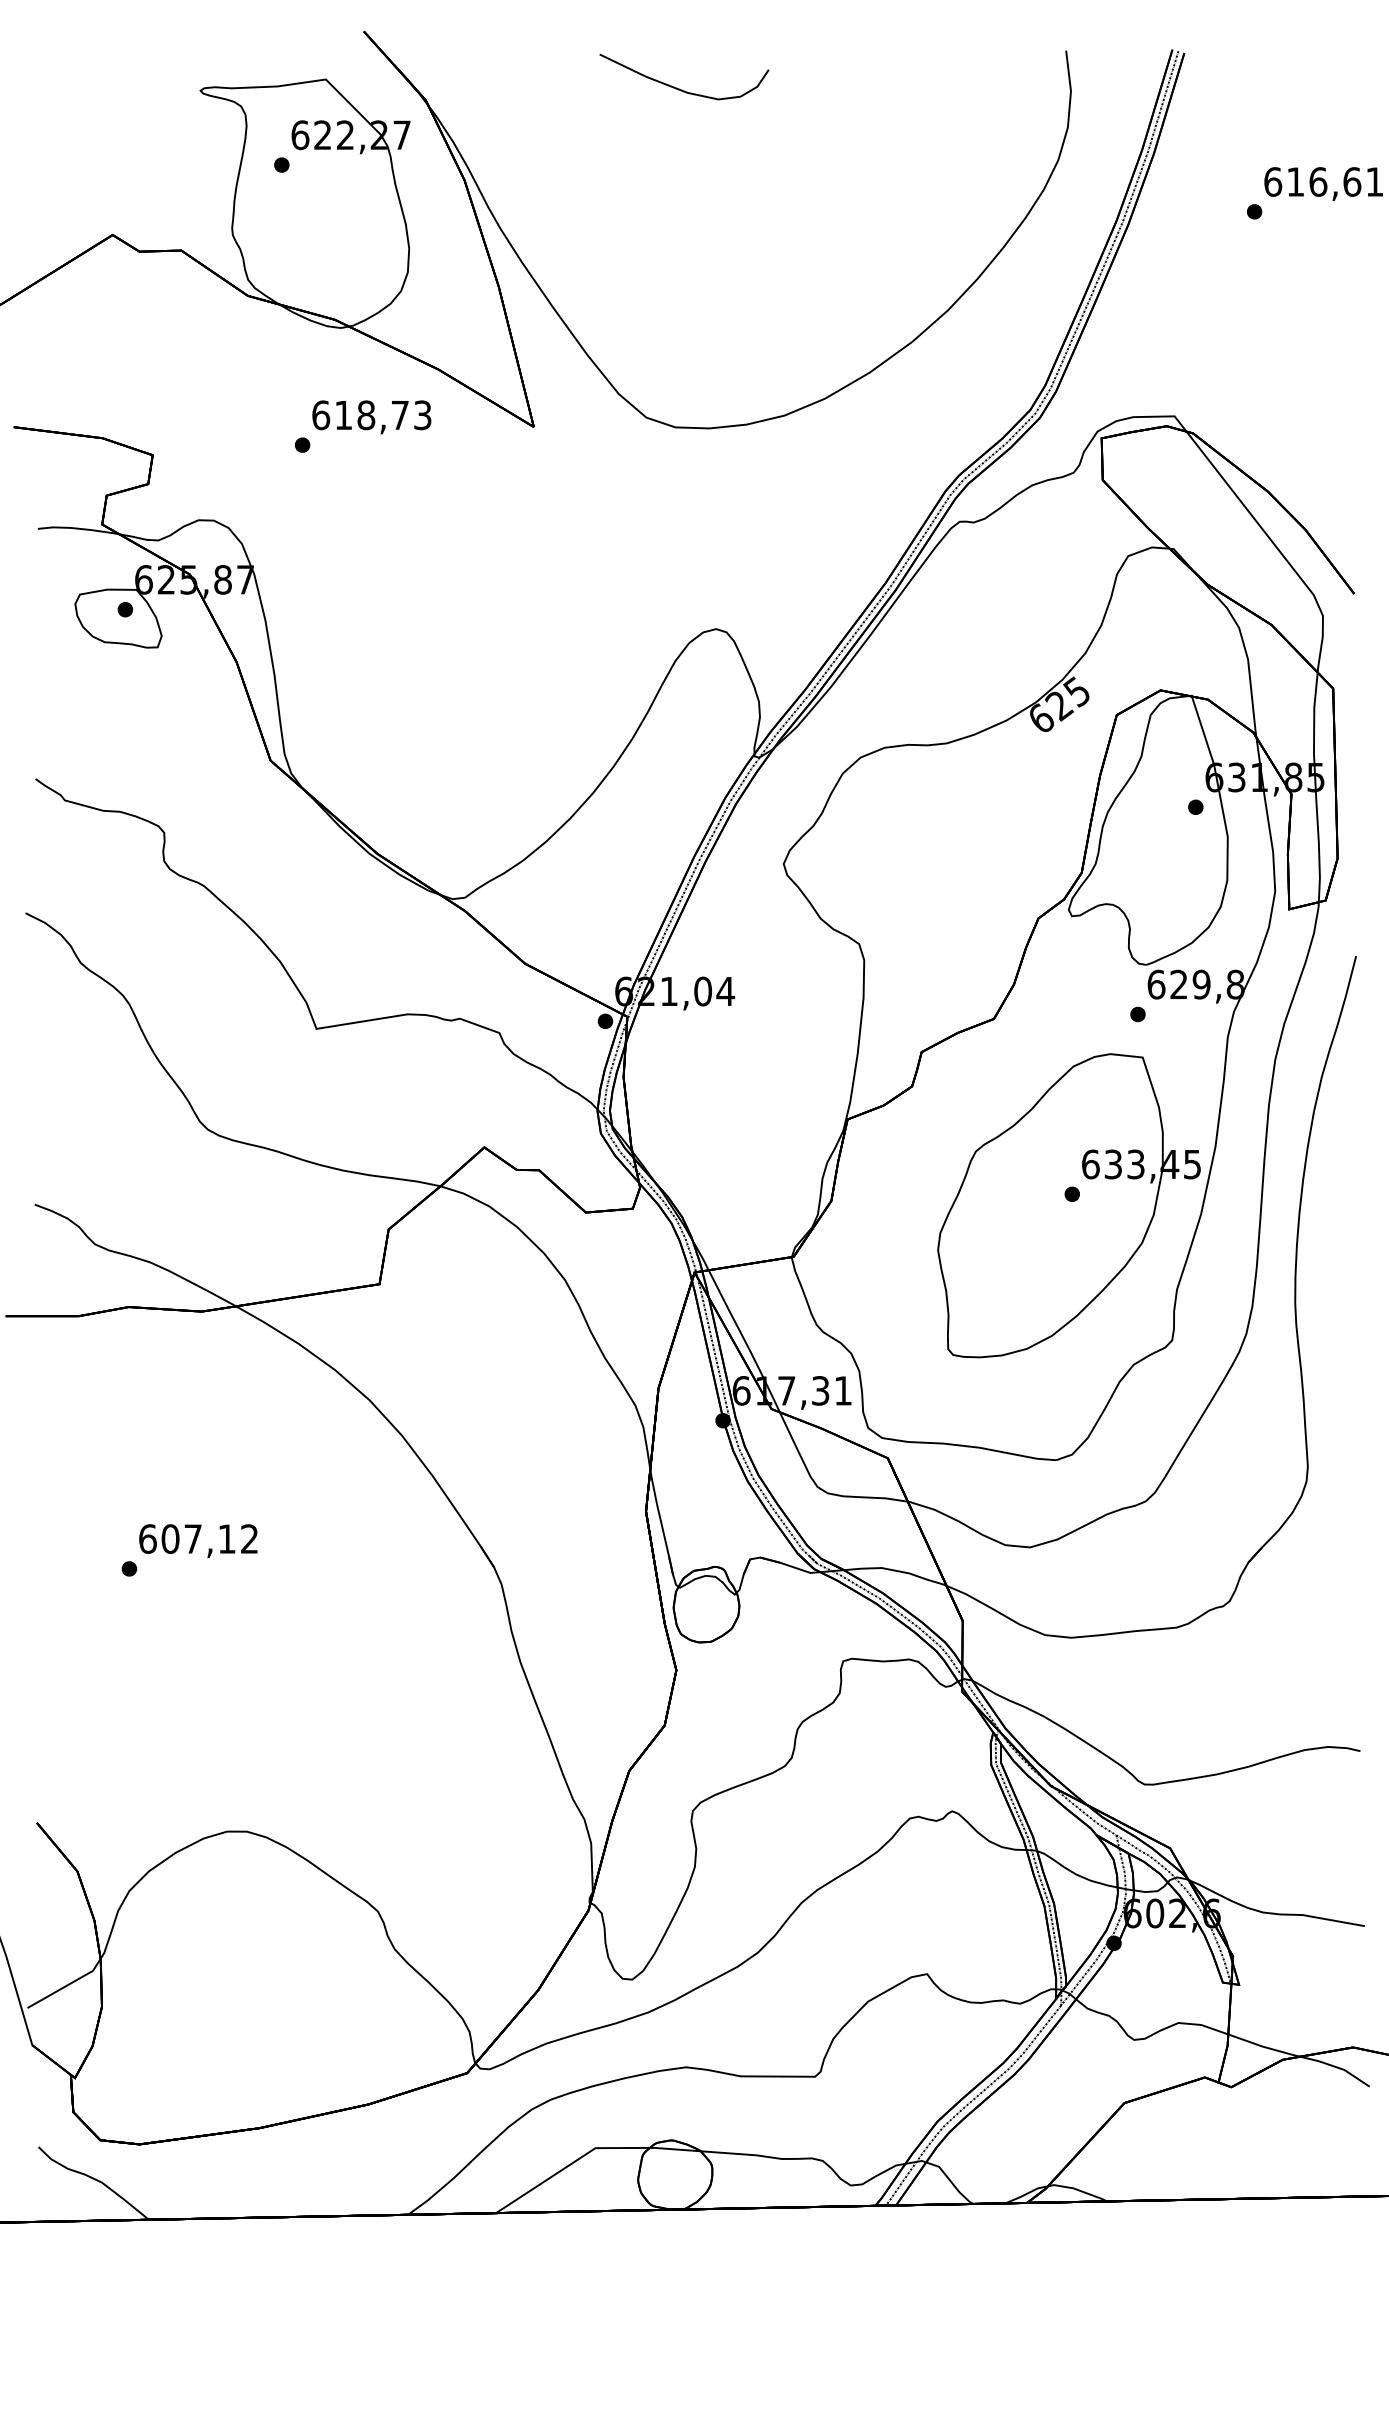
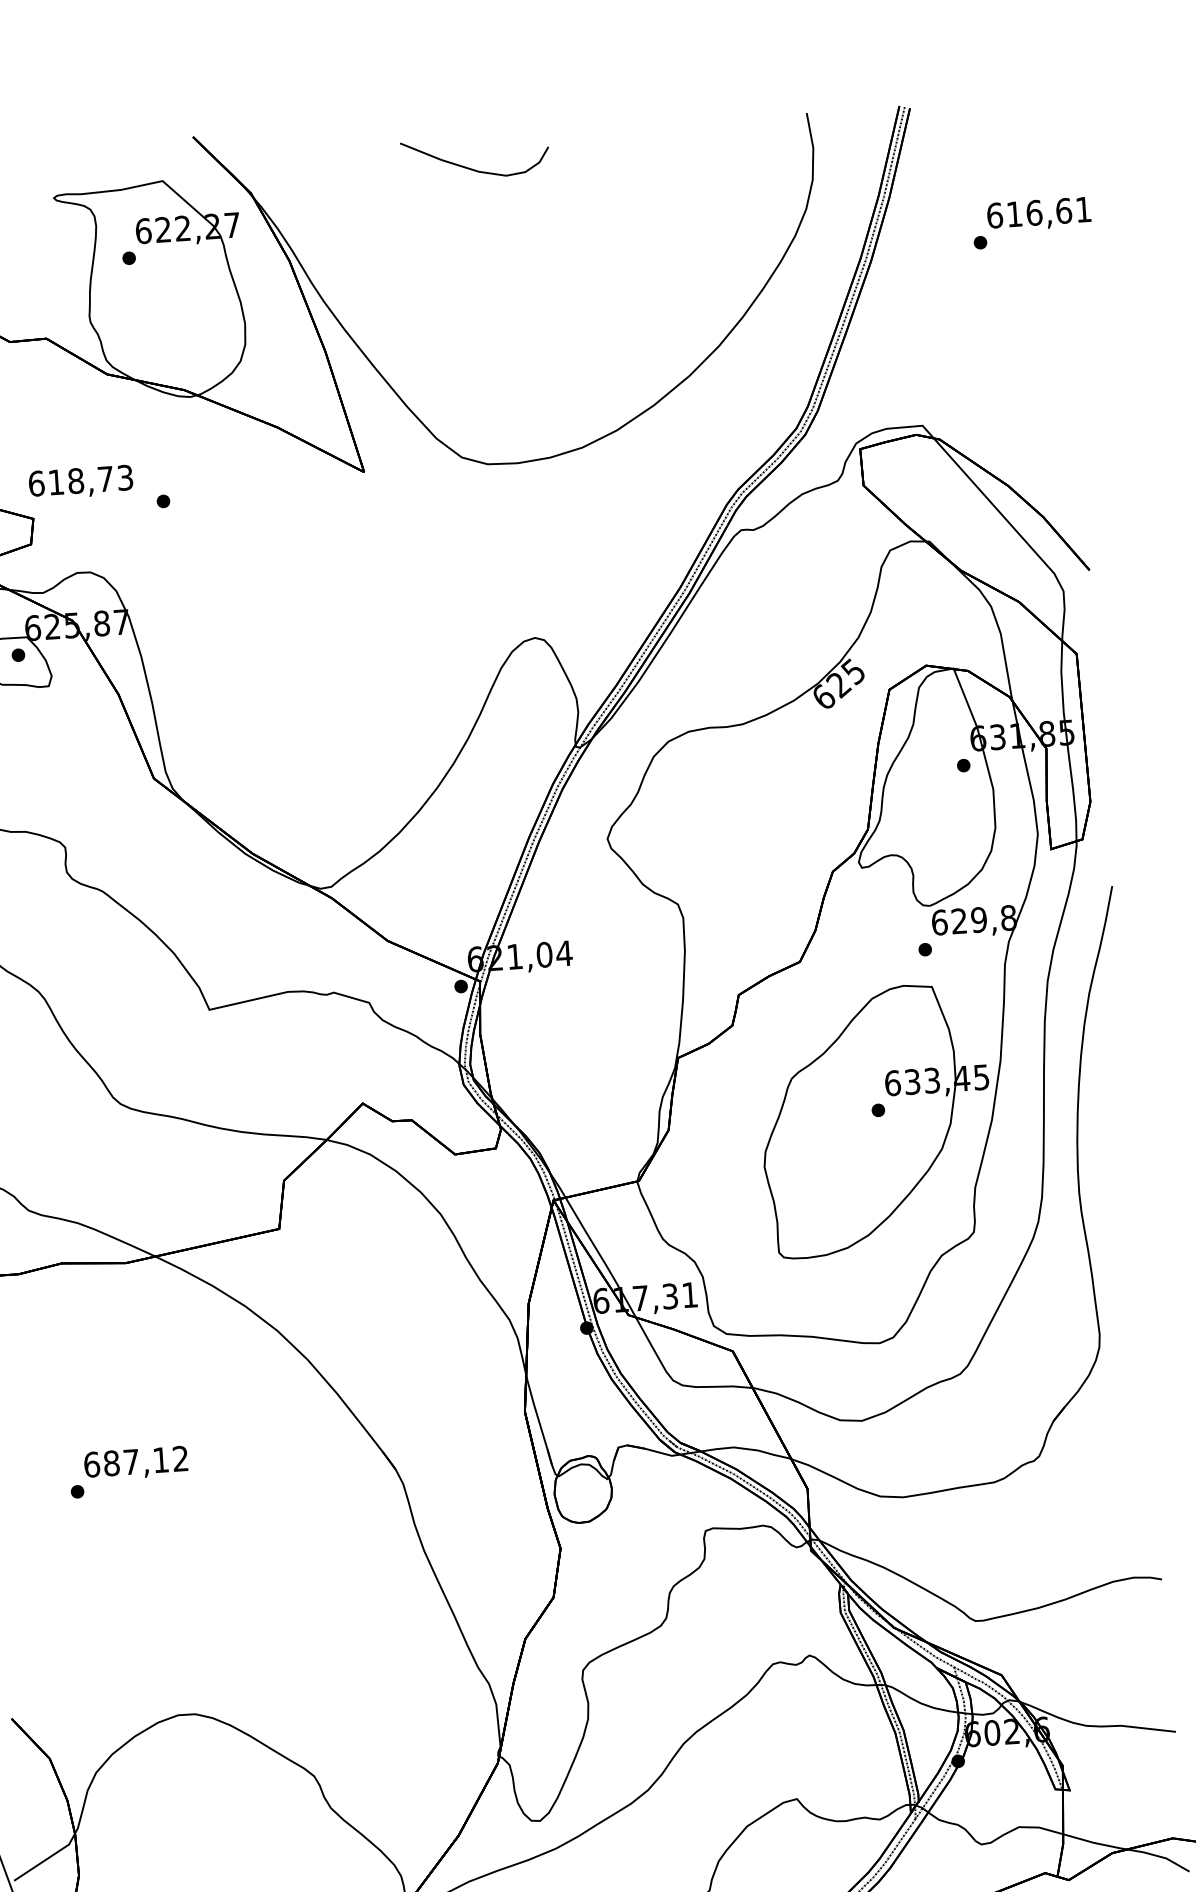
text: (371, 417) -> (80, 482), moved
text: (170, 1539) -> (111, 1463), 607,12 -> 687,12

